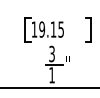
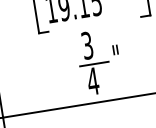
text: (51, 75) -> (92, 81), 1 -> 4

